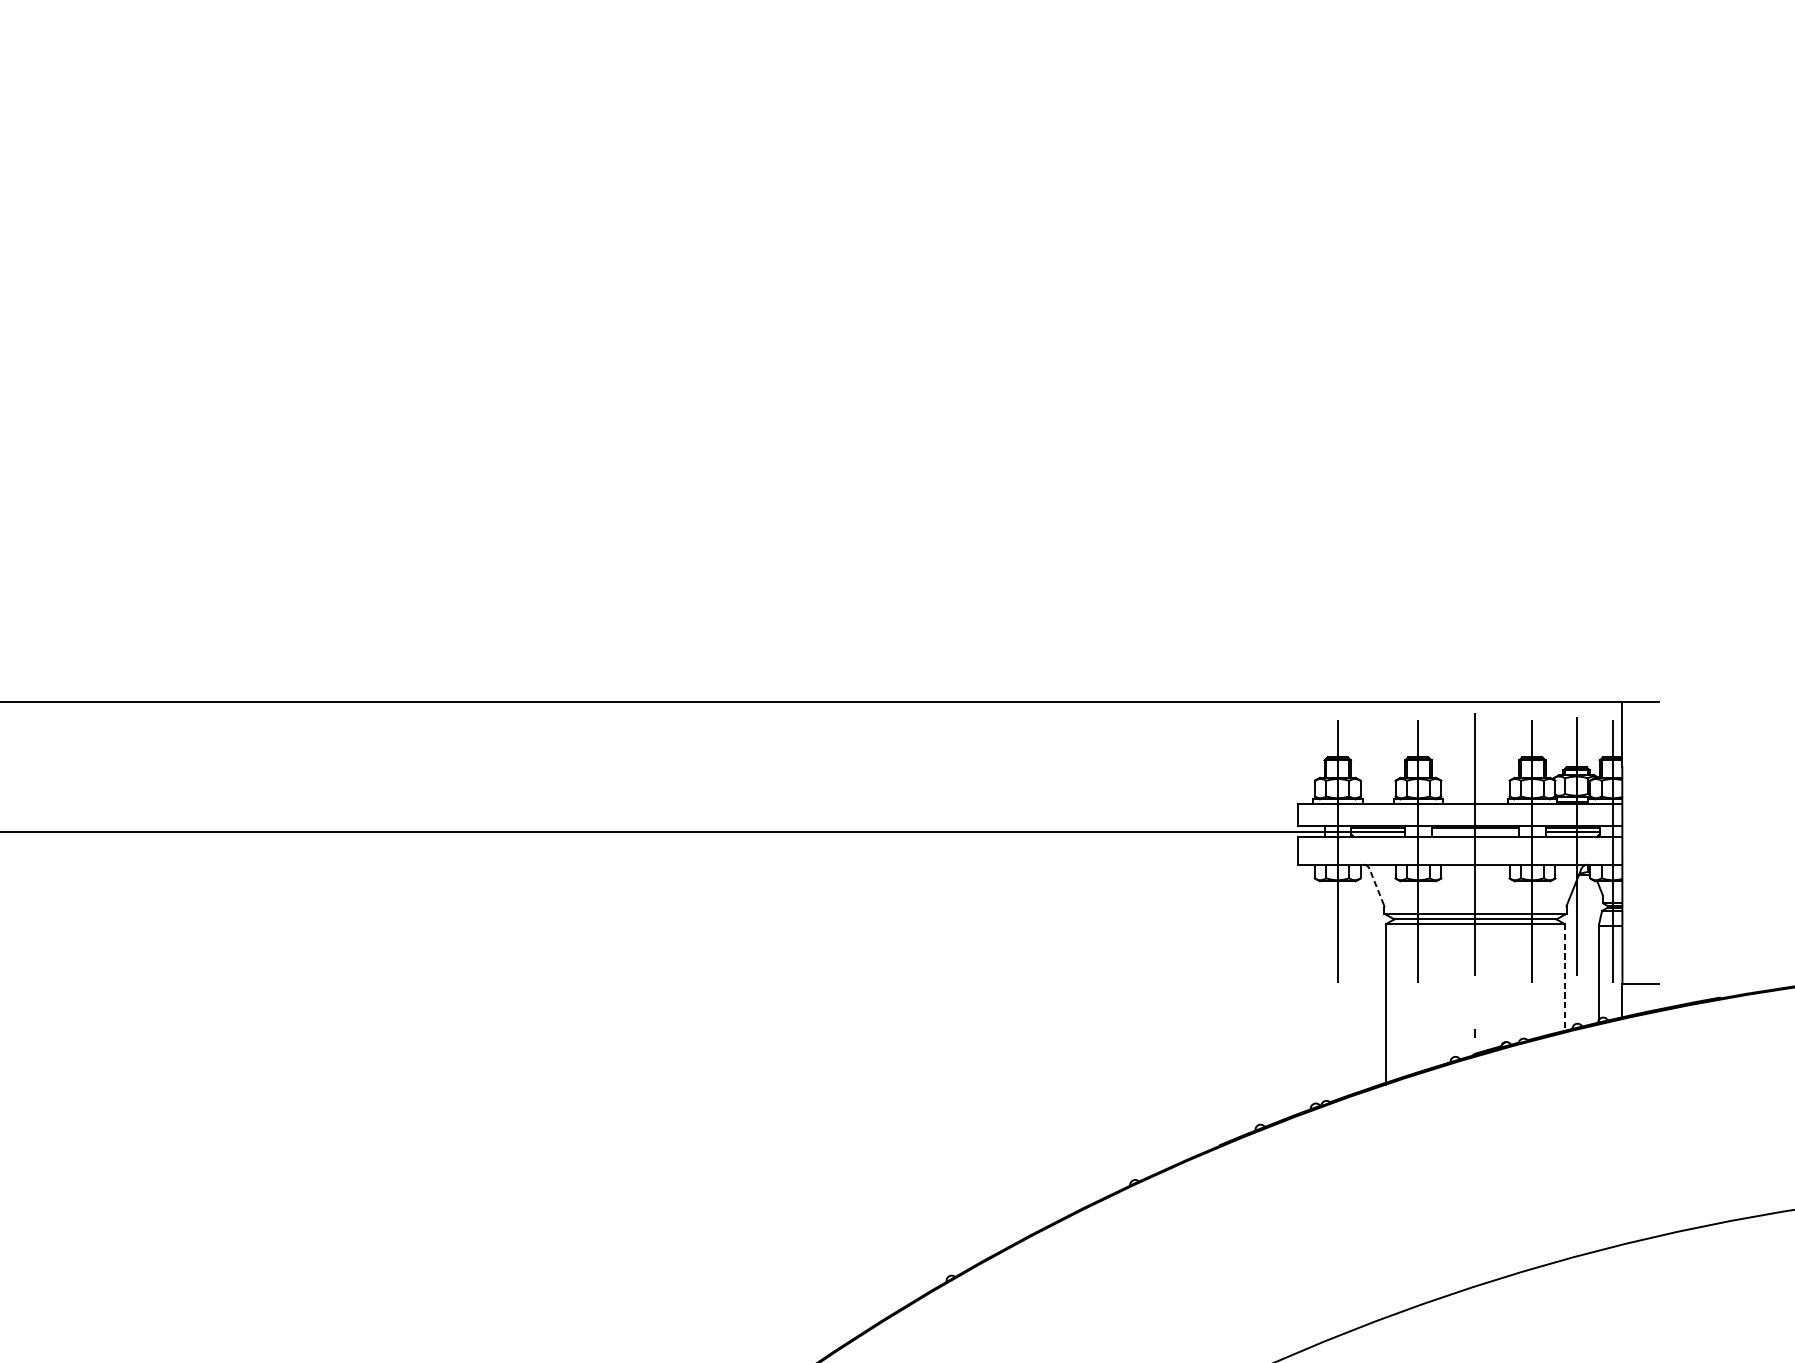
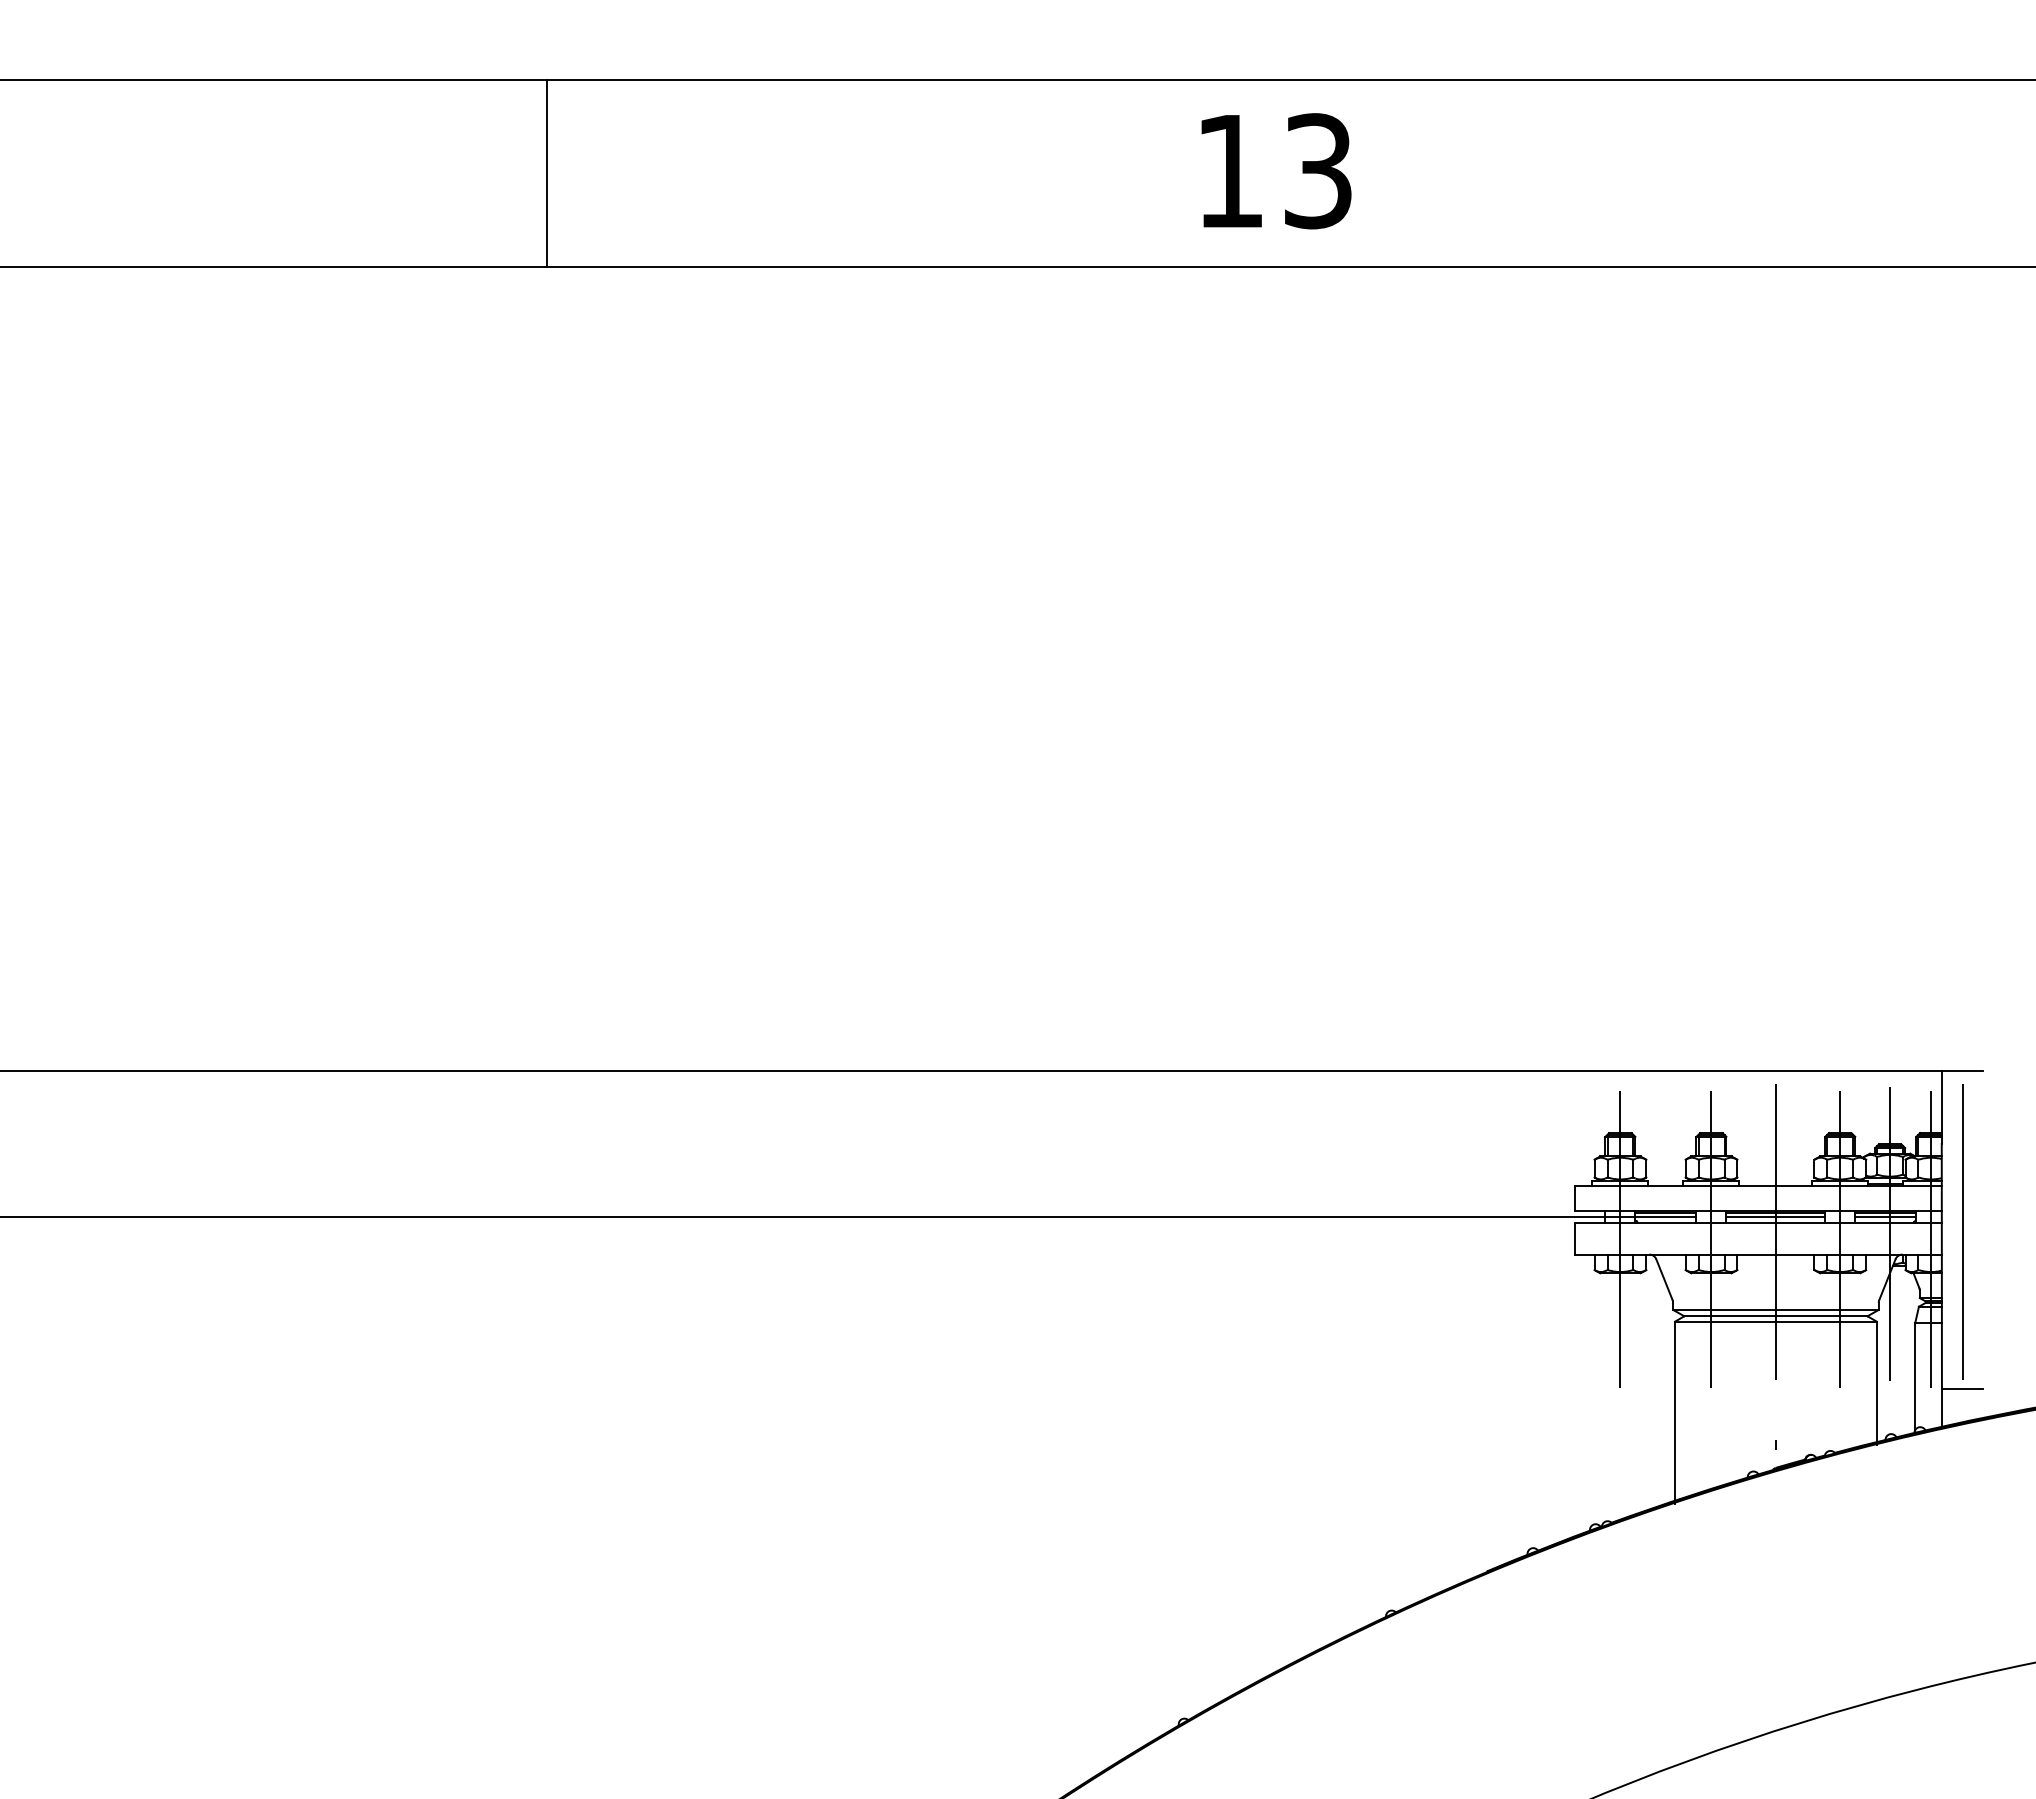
line: (1475, 831) -> (1775, 1217), added
line: (1640, 844) -> (1962, 1231), added
line: (1376, 886) -> (1664, 1279), dashed -> solid
line: (1564, 978) -> (1876, 1383), dashed -> solid

